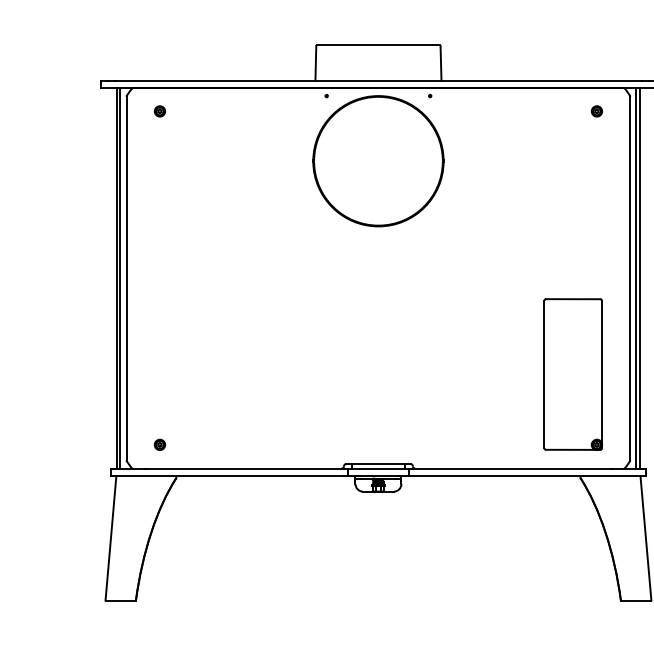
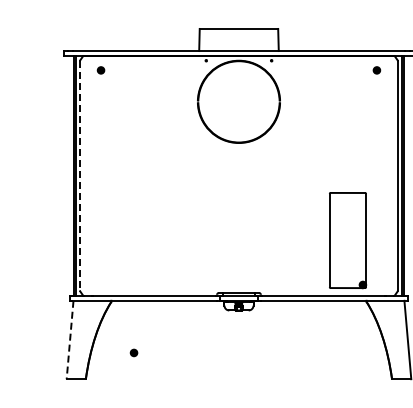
line: (127, 277) -> (80, 175), solid -> dashed
part: (574, 374) -> (348, 240), moved
part: (159, 444) -> (133, 352), moved
line: (111, 539) -> (70, 340), solid -> dashed

